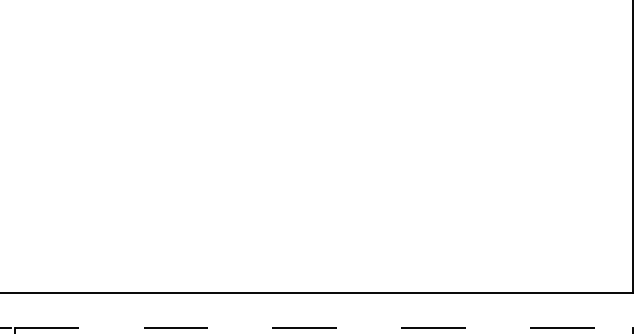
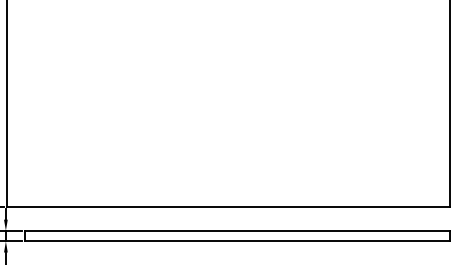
line: (323, 327) -> (237, 230), dashed -> solid

